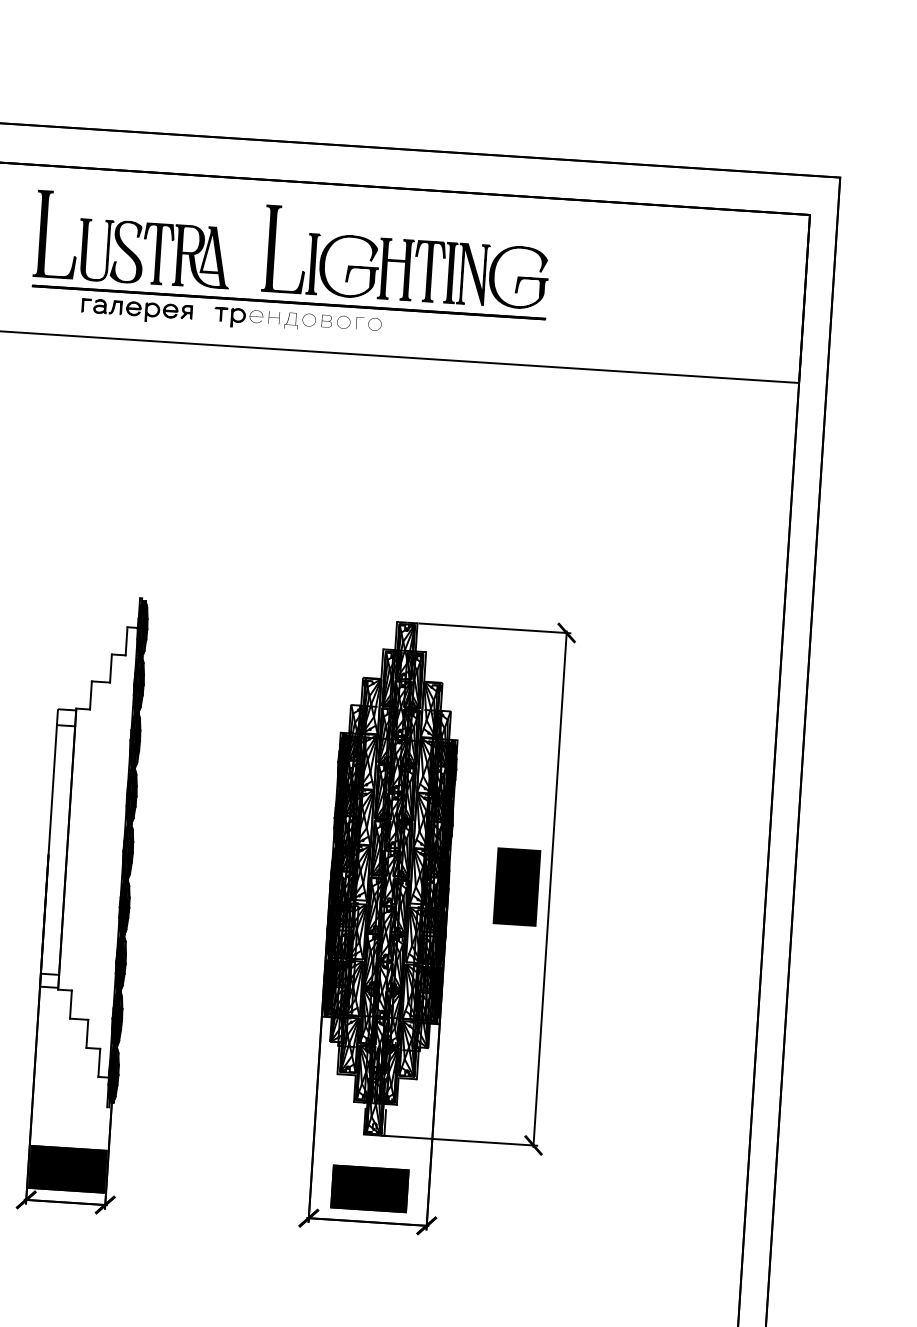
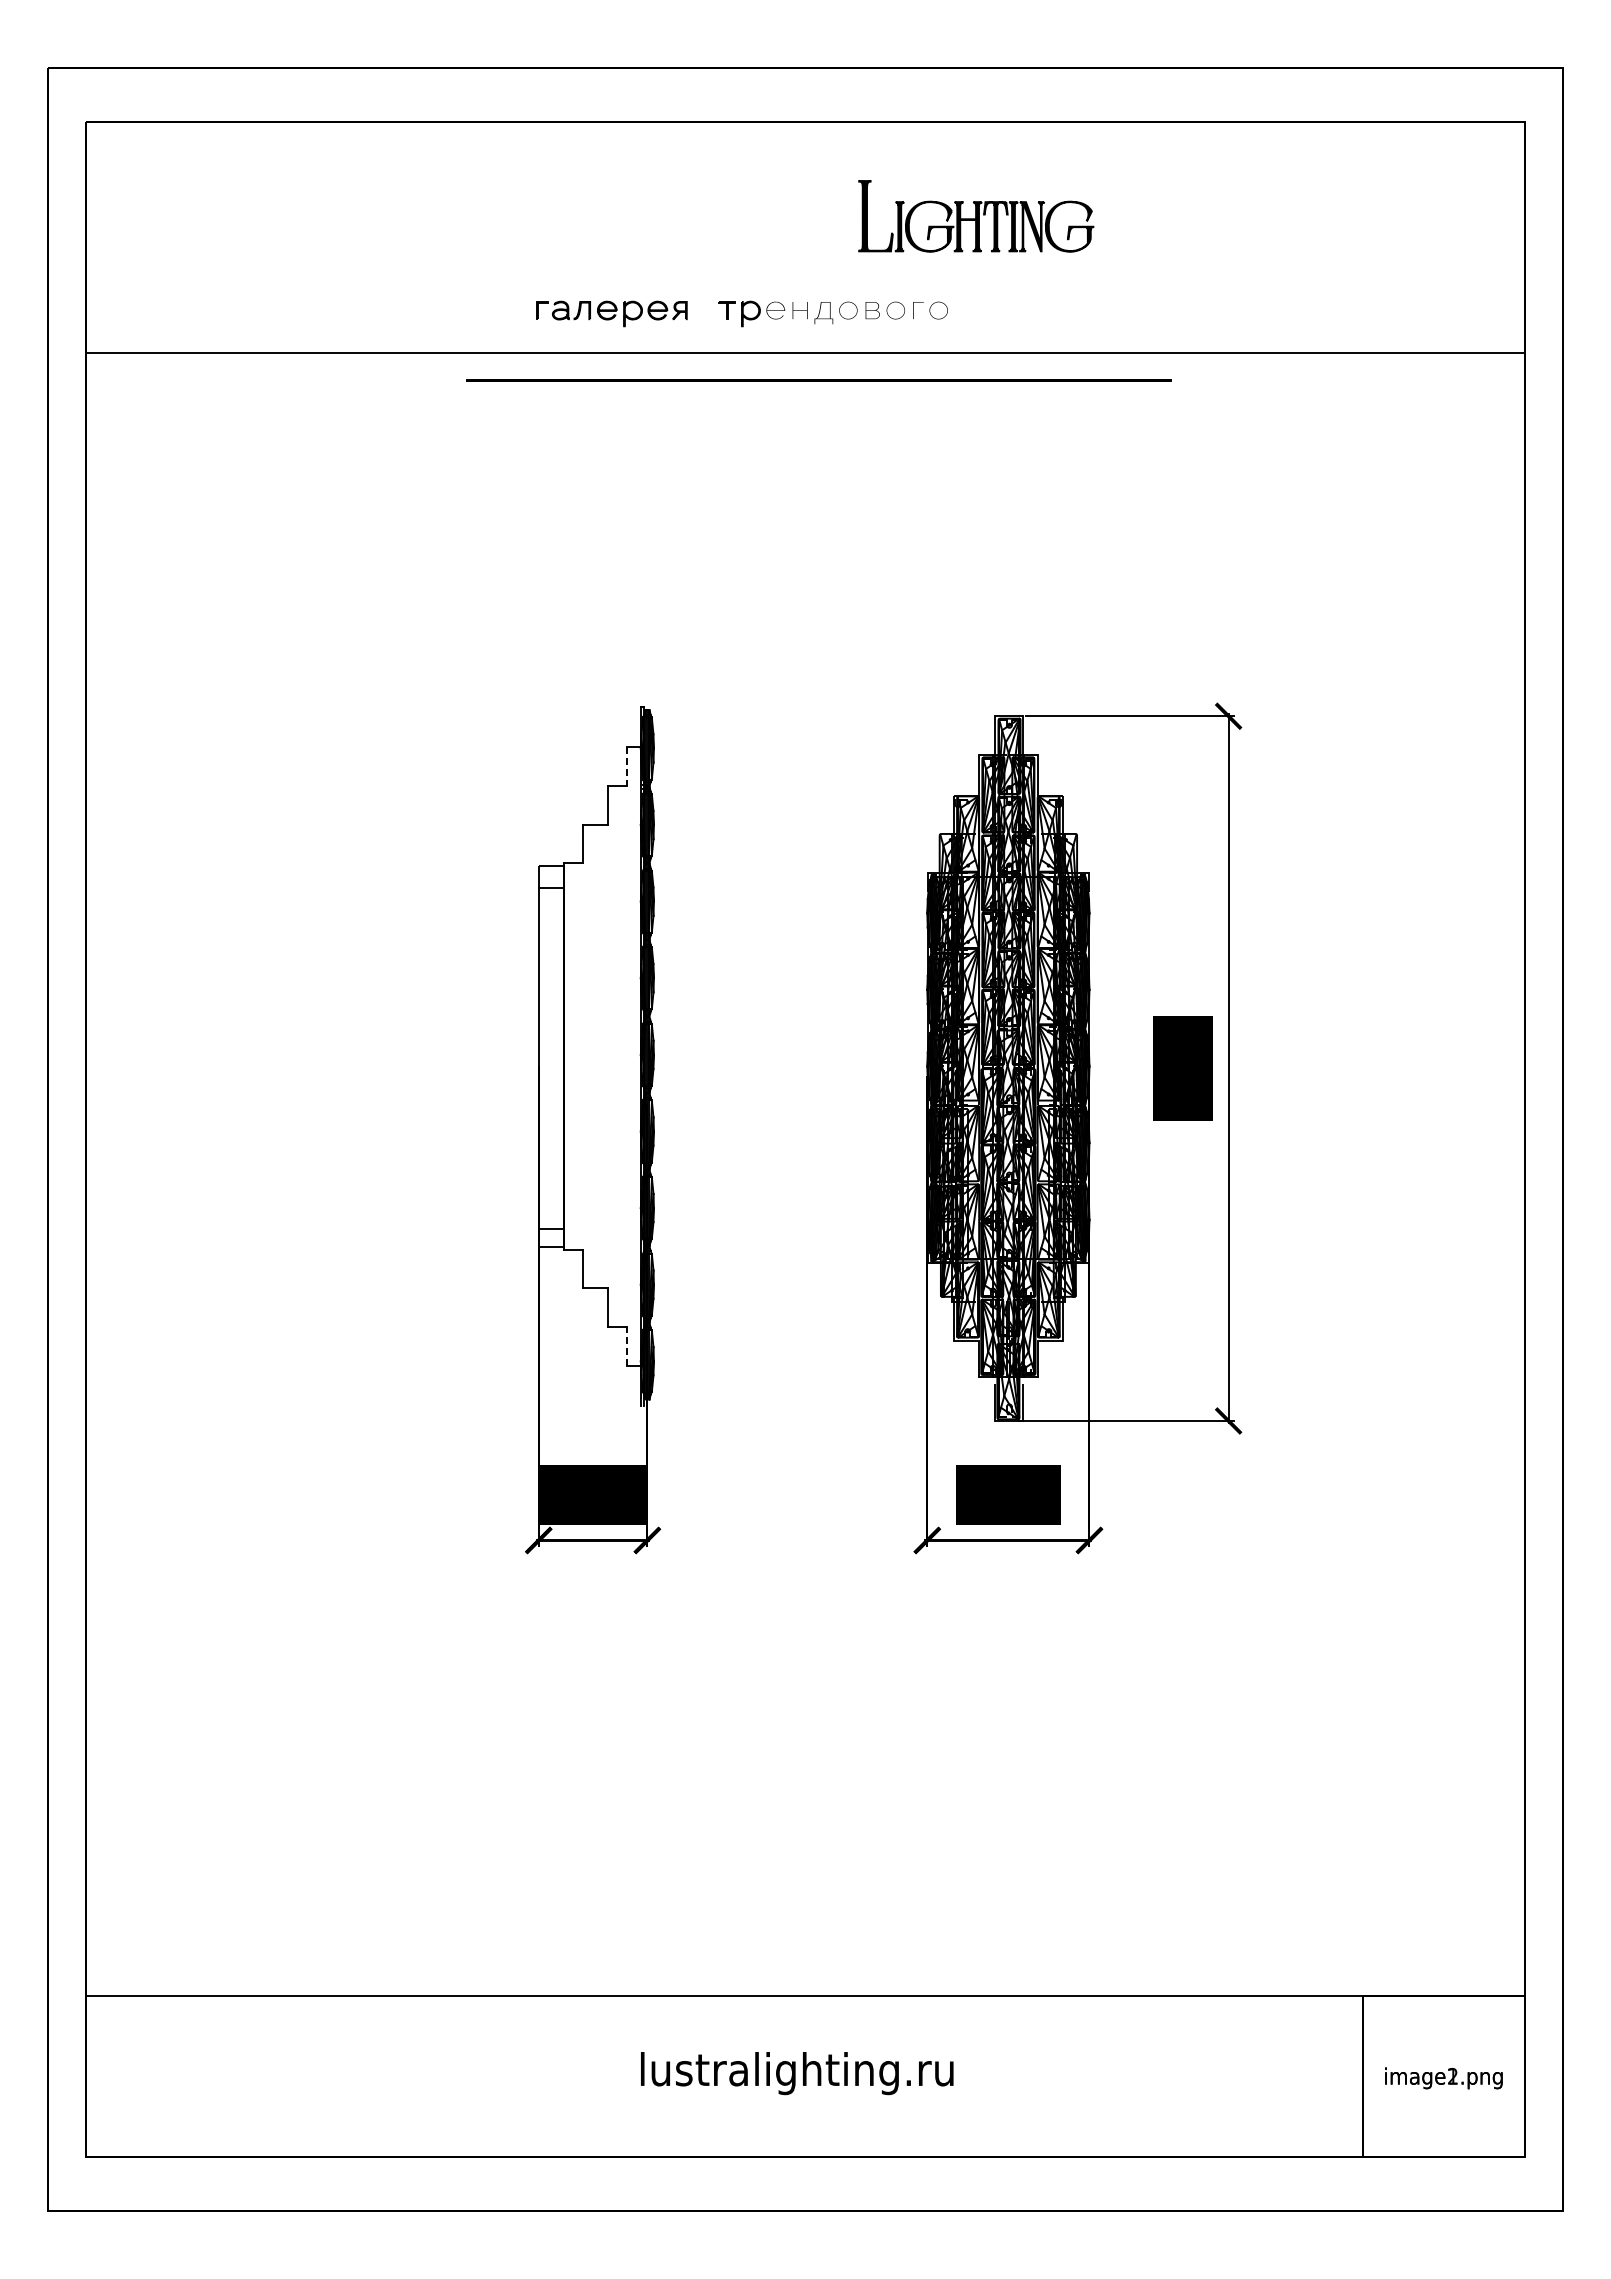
part: (137, 237) -> (605, 212), removed
part: (406, 257) -> (976, 216), size x0.6
line: (288, 302) -> (818, 380), moved
line: (126, 641) -> (626, 767), solid -> dashed
line: (99, 1062) -> (626, 1345), solid -> dashed

